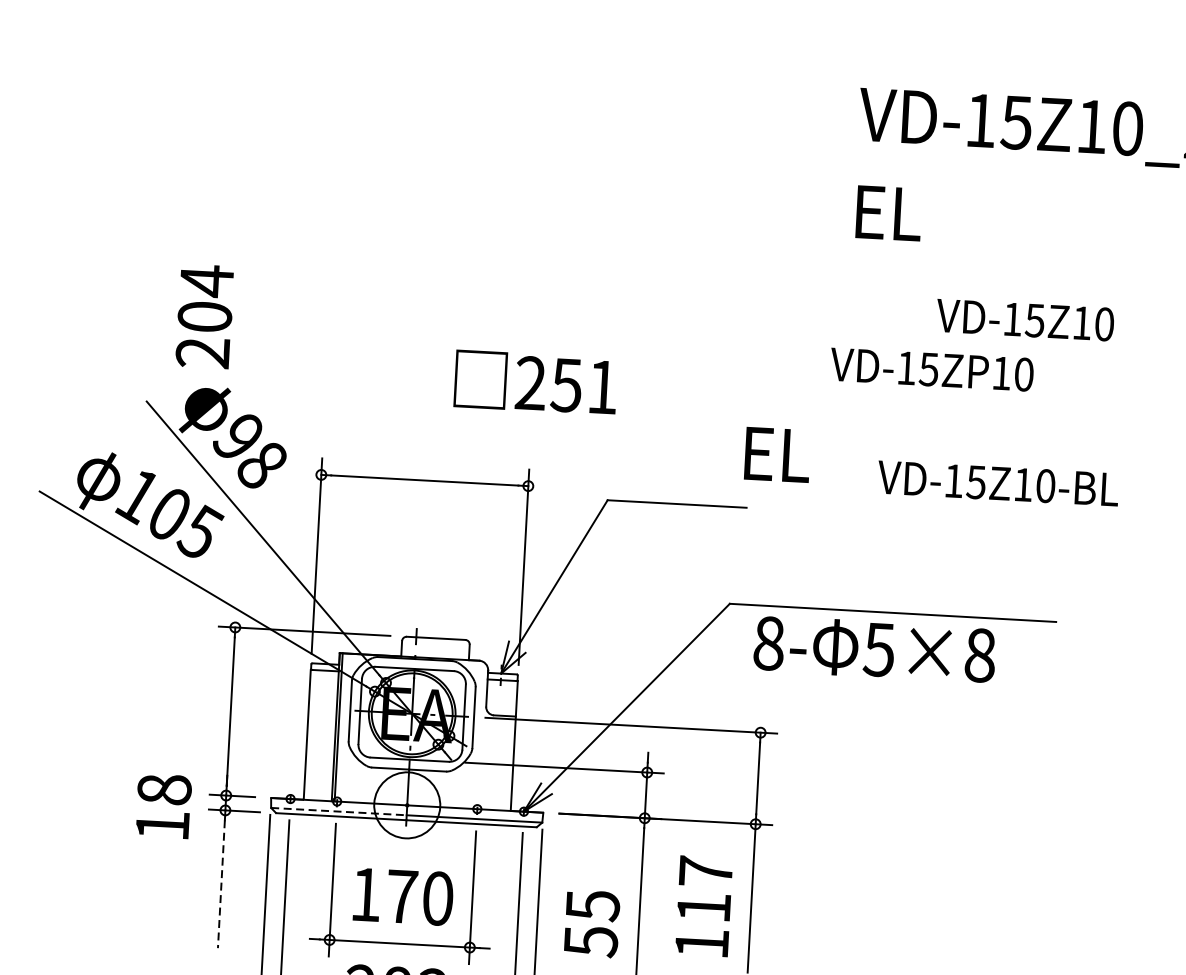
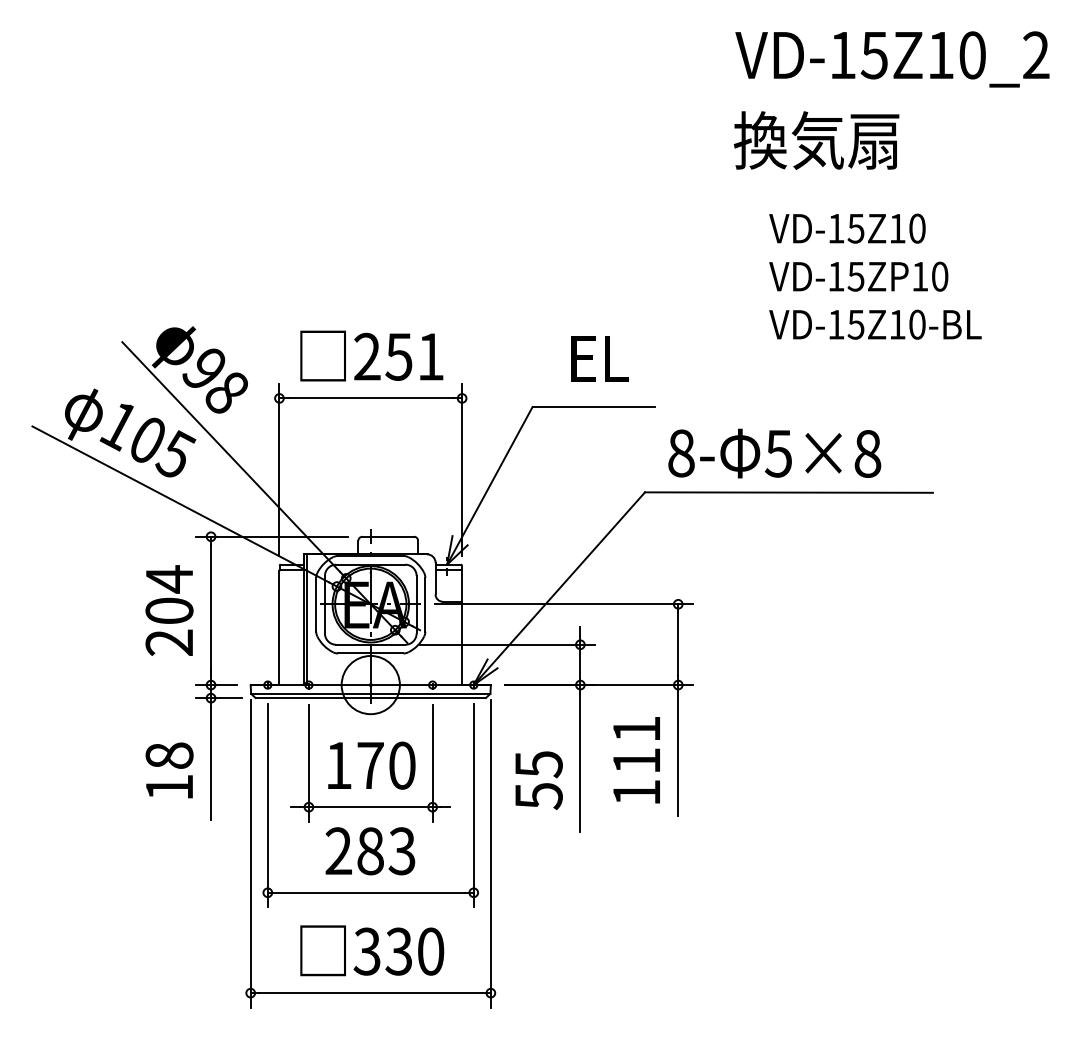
text: (945, 215) -> (816, 140), EL -> 換気扇
text: (204, 316) -> (169, 610), moved
text: (1025, 319) -> (847, 228), moved
text: (931, 369) -> (858, 276), moved
text: (535, 382) -> (371, 355), moved
text: (777, 454) -> (599, 358), moved
text: (998, 483) -> (875, 324), moved
text: (874, 649) -> (774, 453), moved
text: (163, 806) -> (169, 770), moved
line: (339, 811) -> (311, 693), dashed -> solid
text: (705, 872) -> (636, 729), 117 -> 111
line: (221, 884) -> (211, 763), dashed -> solid

